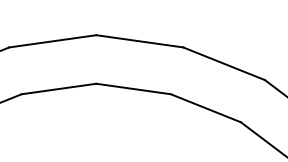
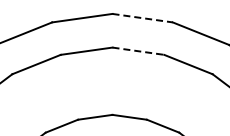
line: (141, 41) -> (143, 18), solid -> dashed
line: (133, 89) -> (138, 51), solid -> dashed

